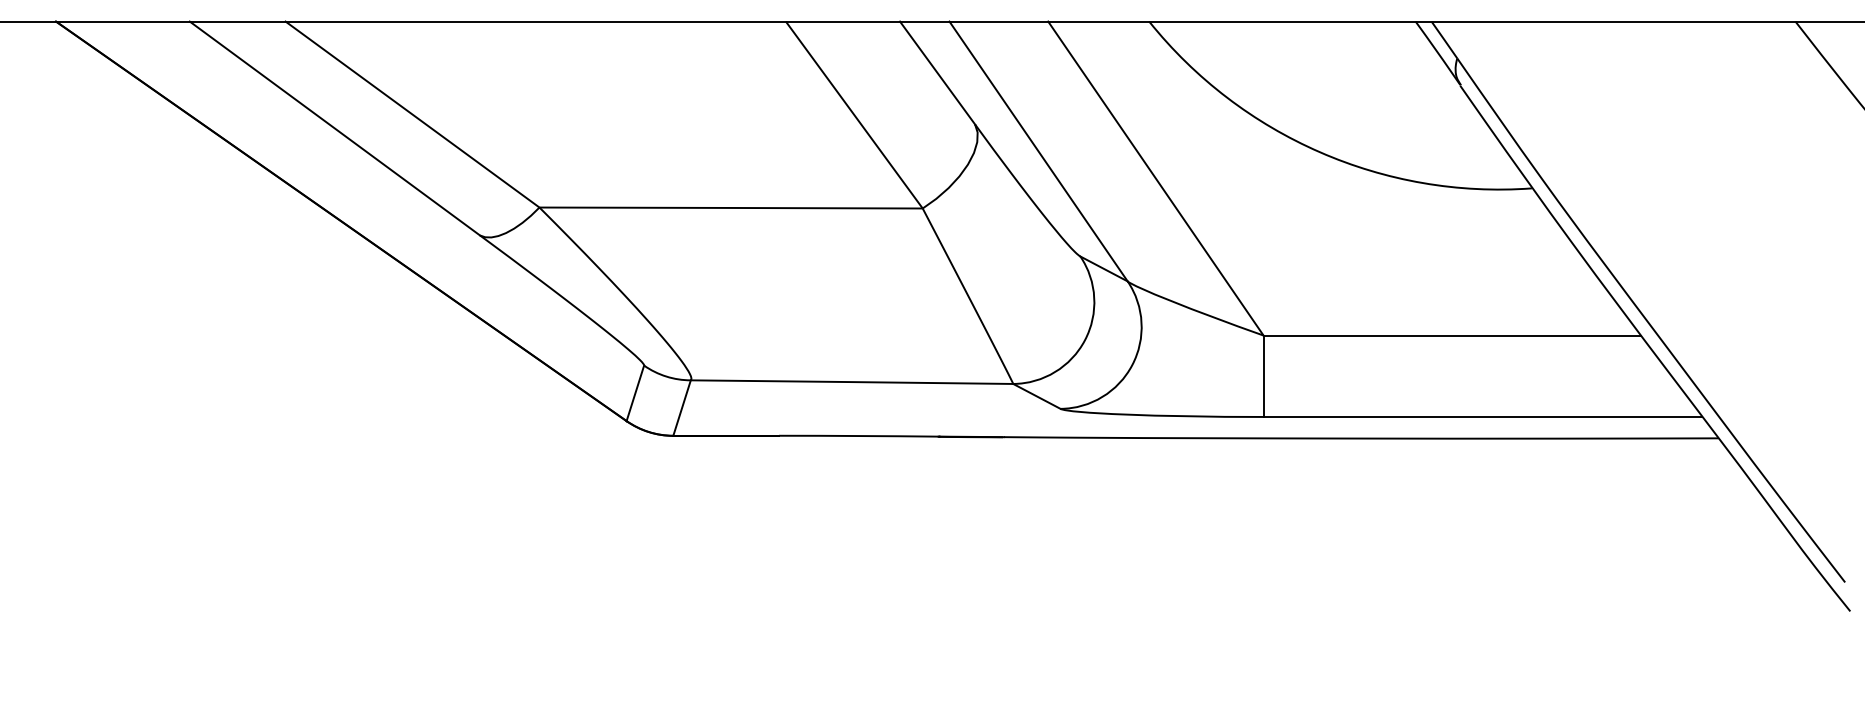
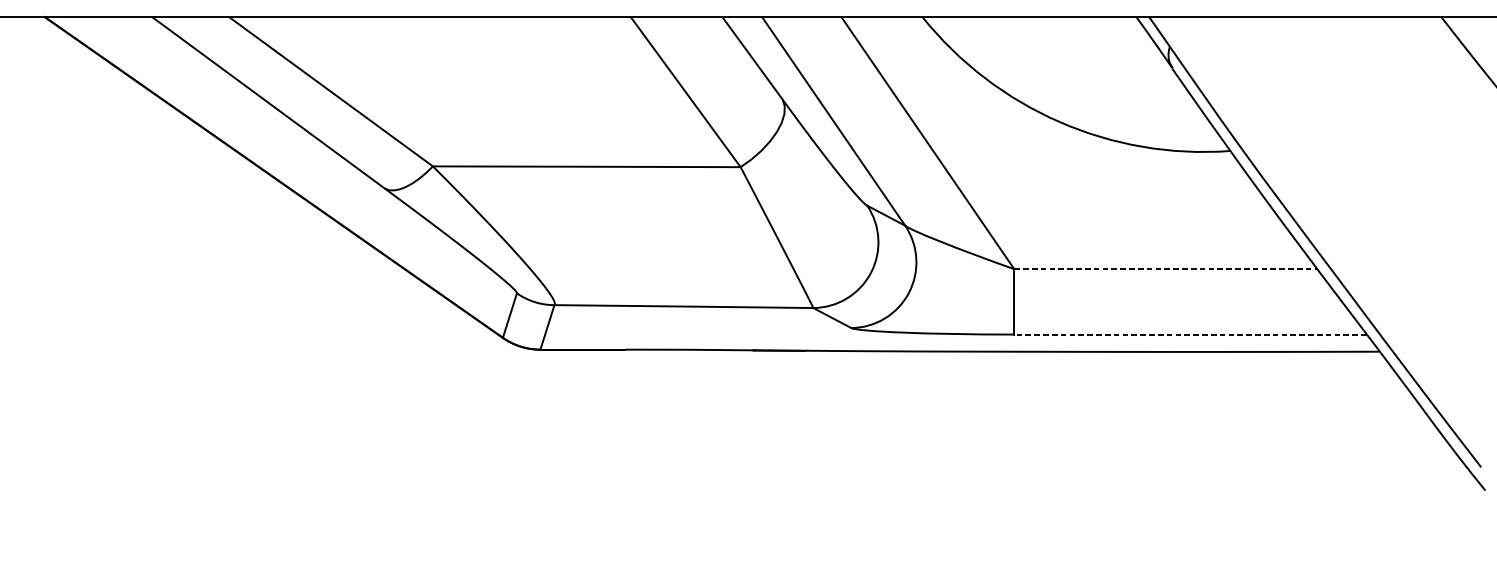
line: (1452, 335) -> (1166, 269), solid -> dashed
line: (1482, 416) -> (1190, 334), solid -> dashed

